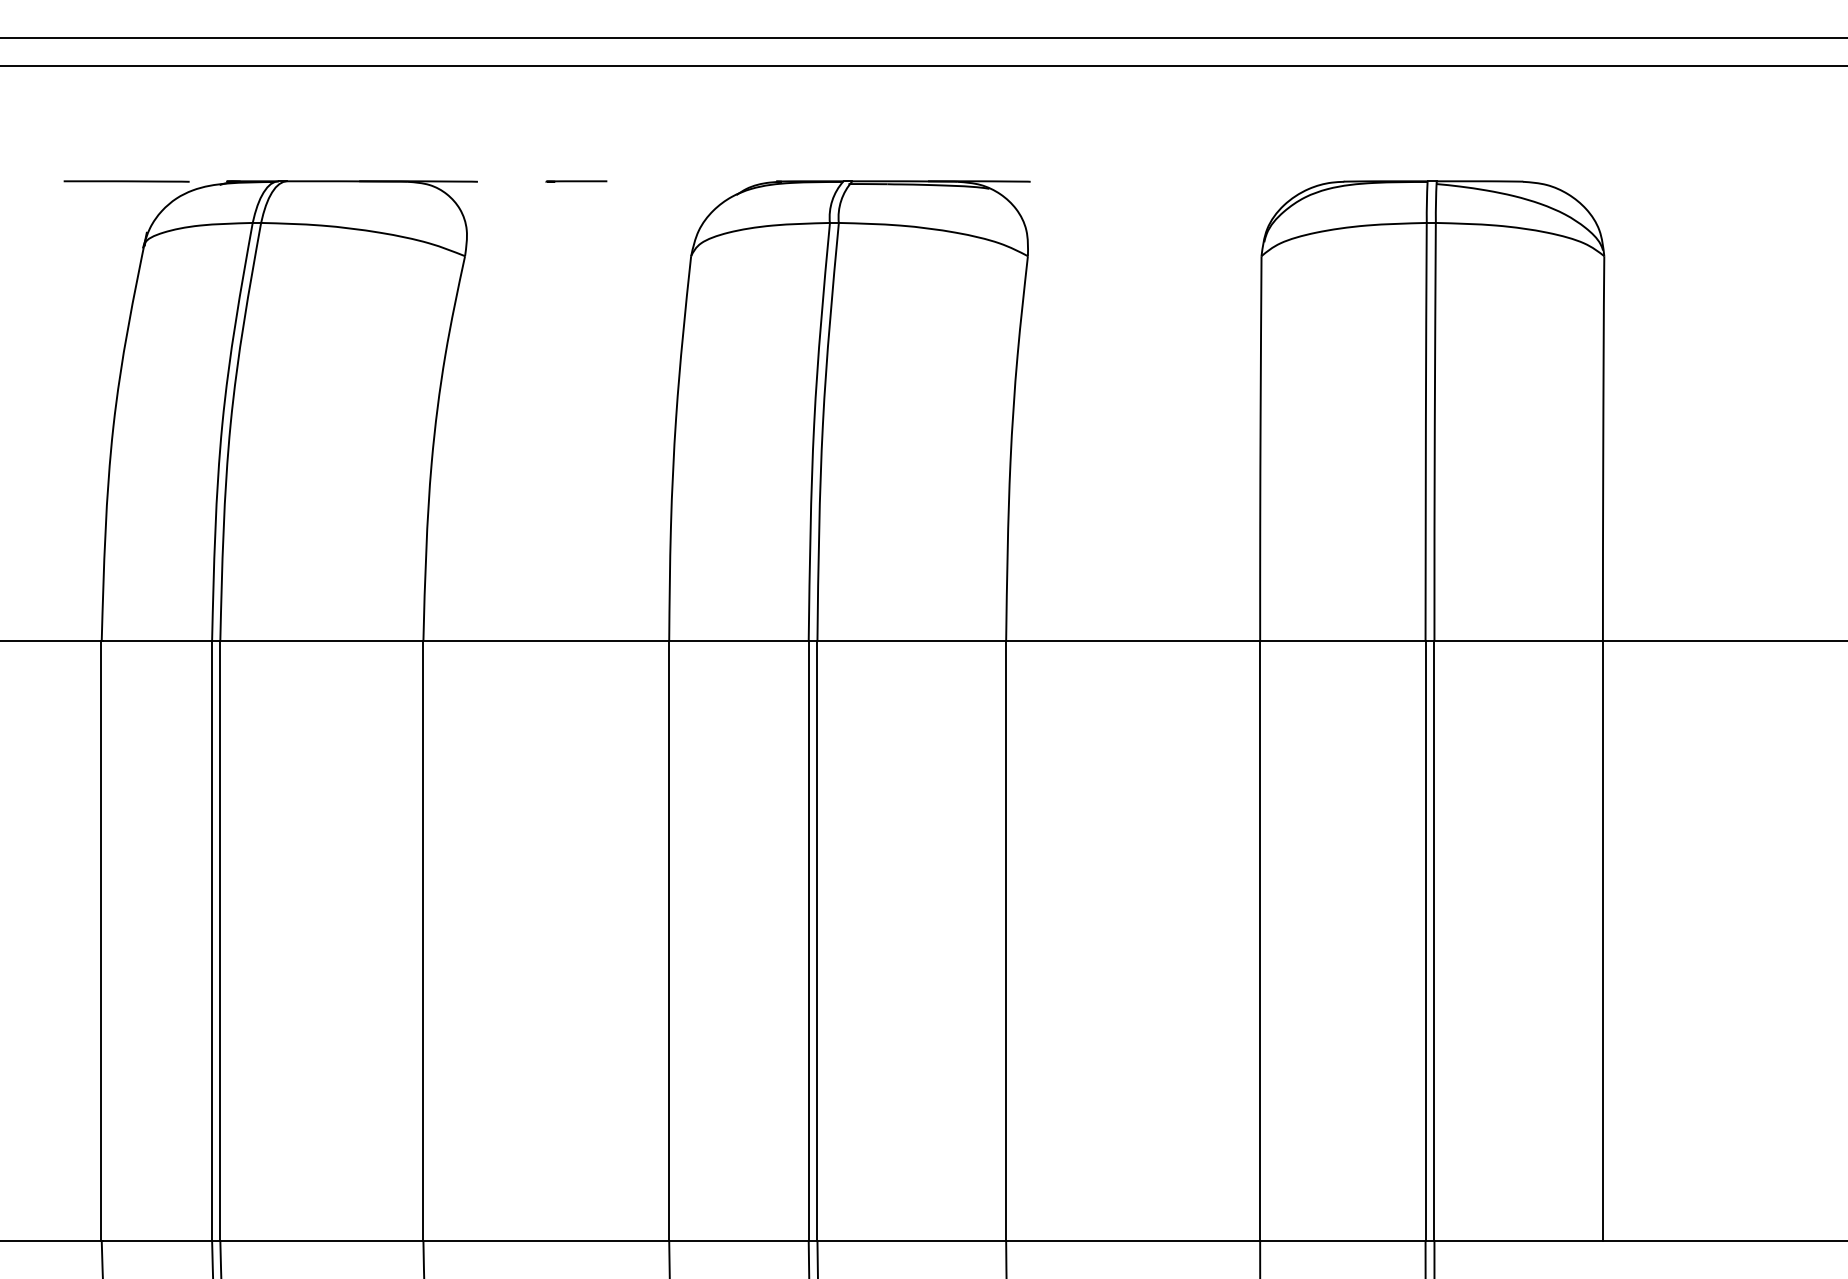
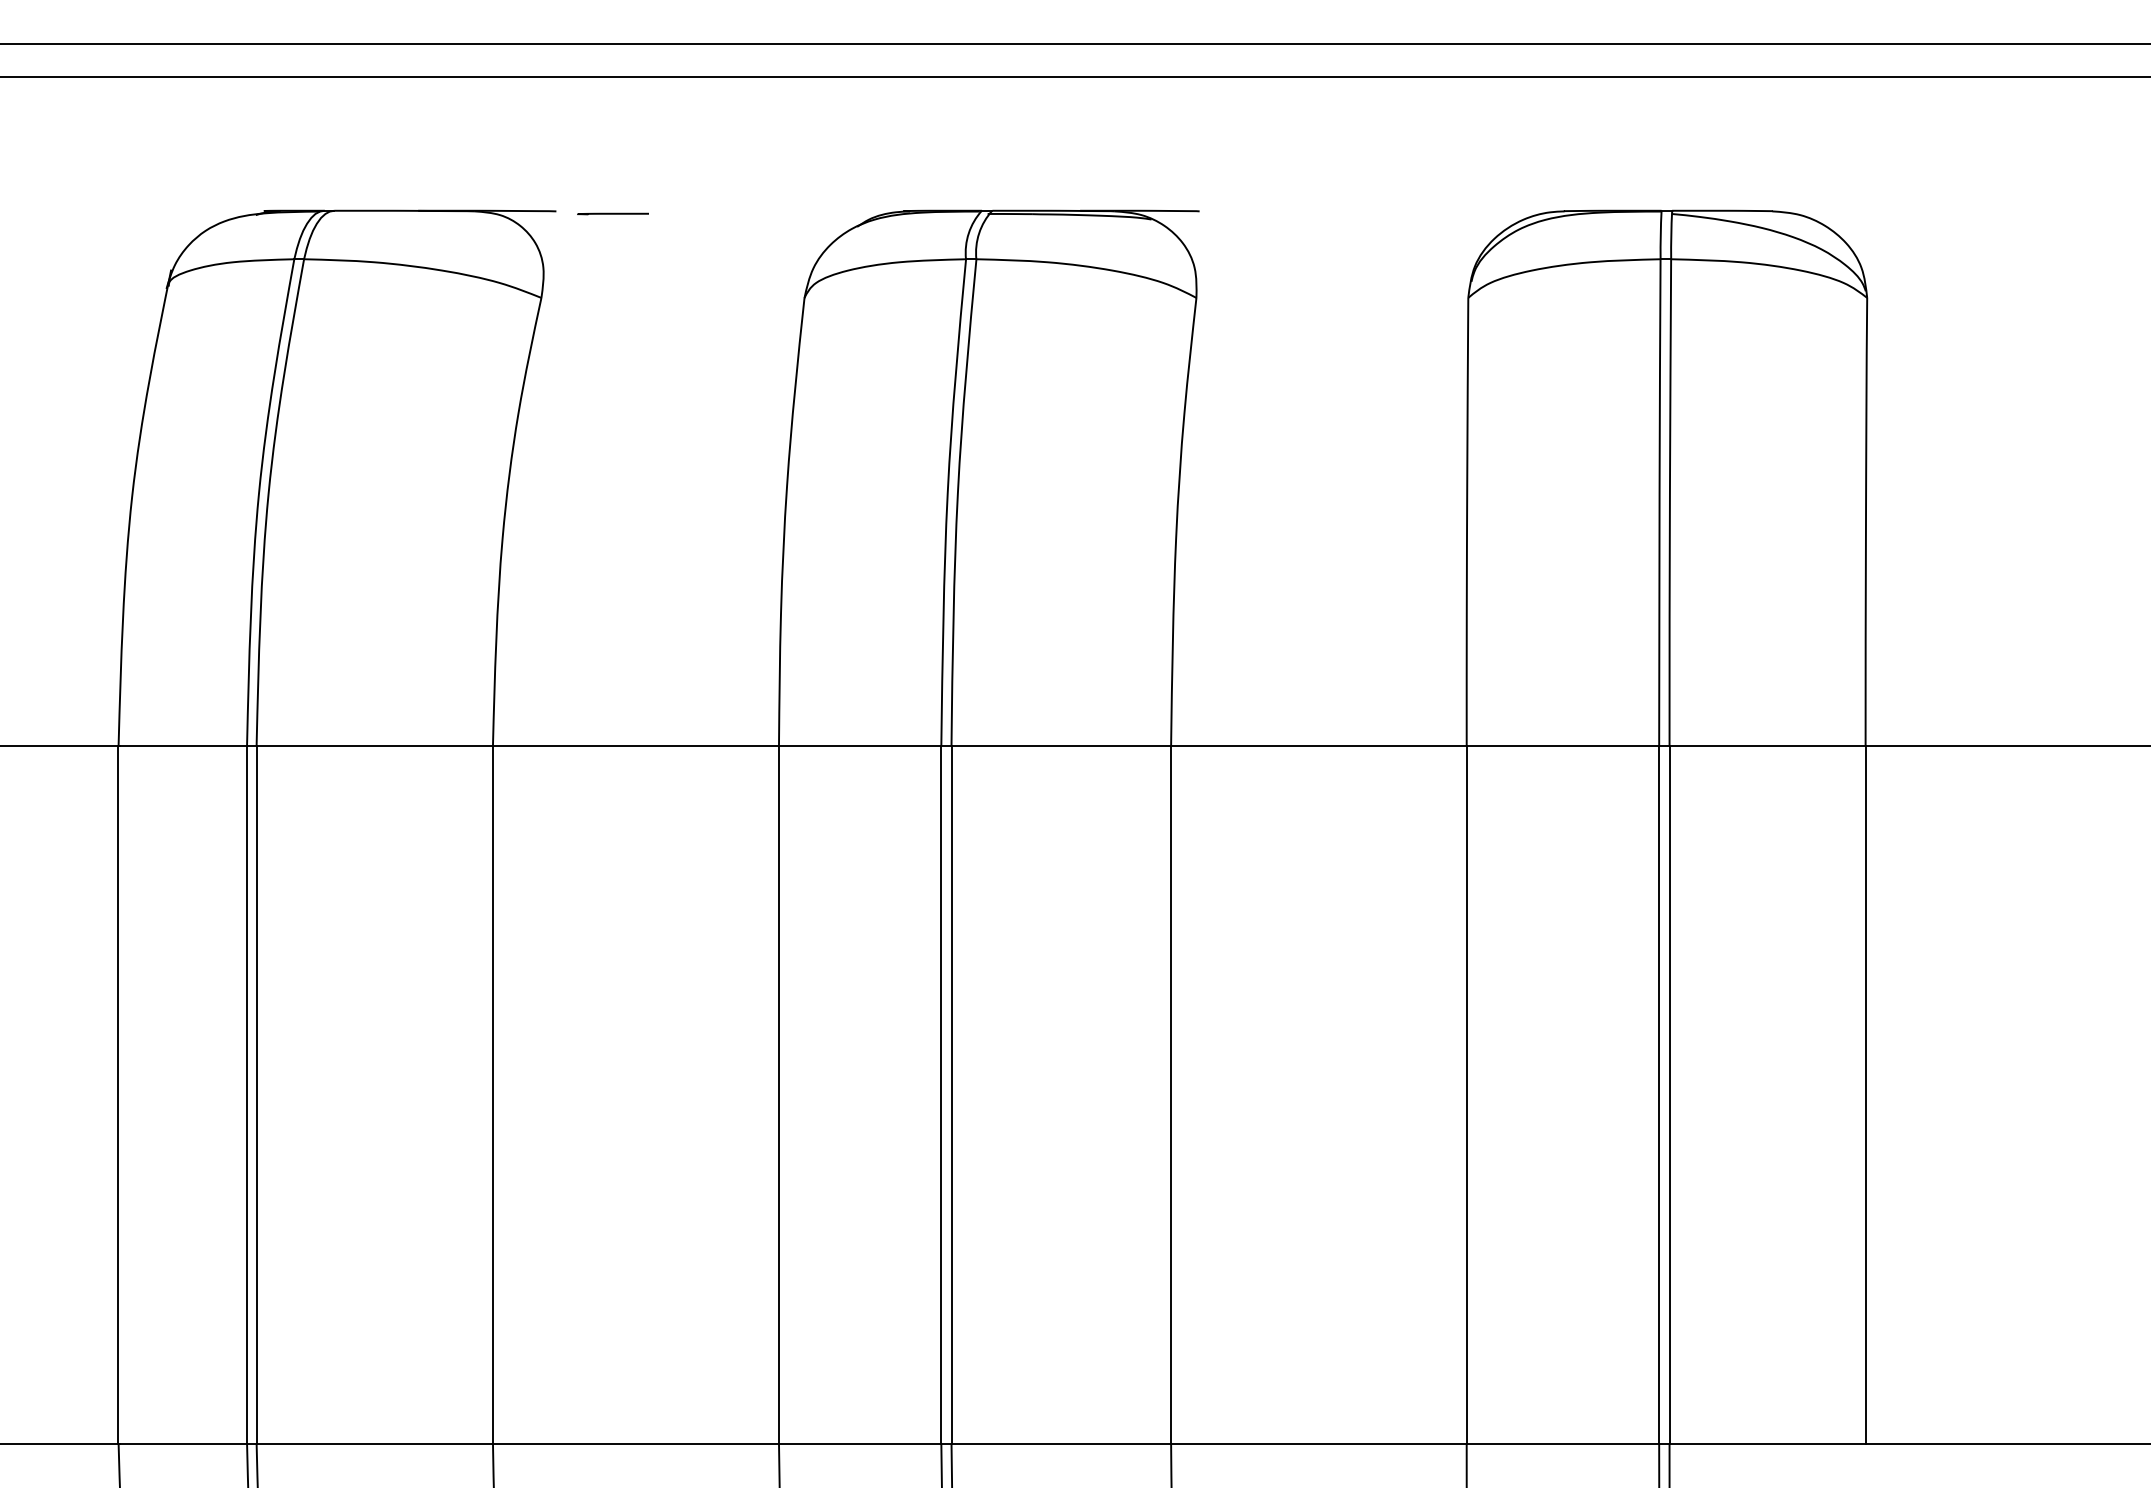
line: (126, 181) -> (147, 210), removed
line: (575, 181) -> (612, 213), moved

